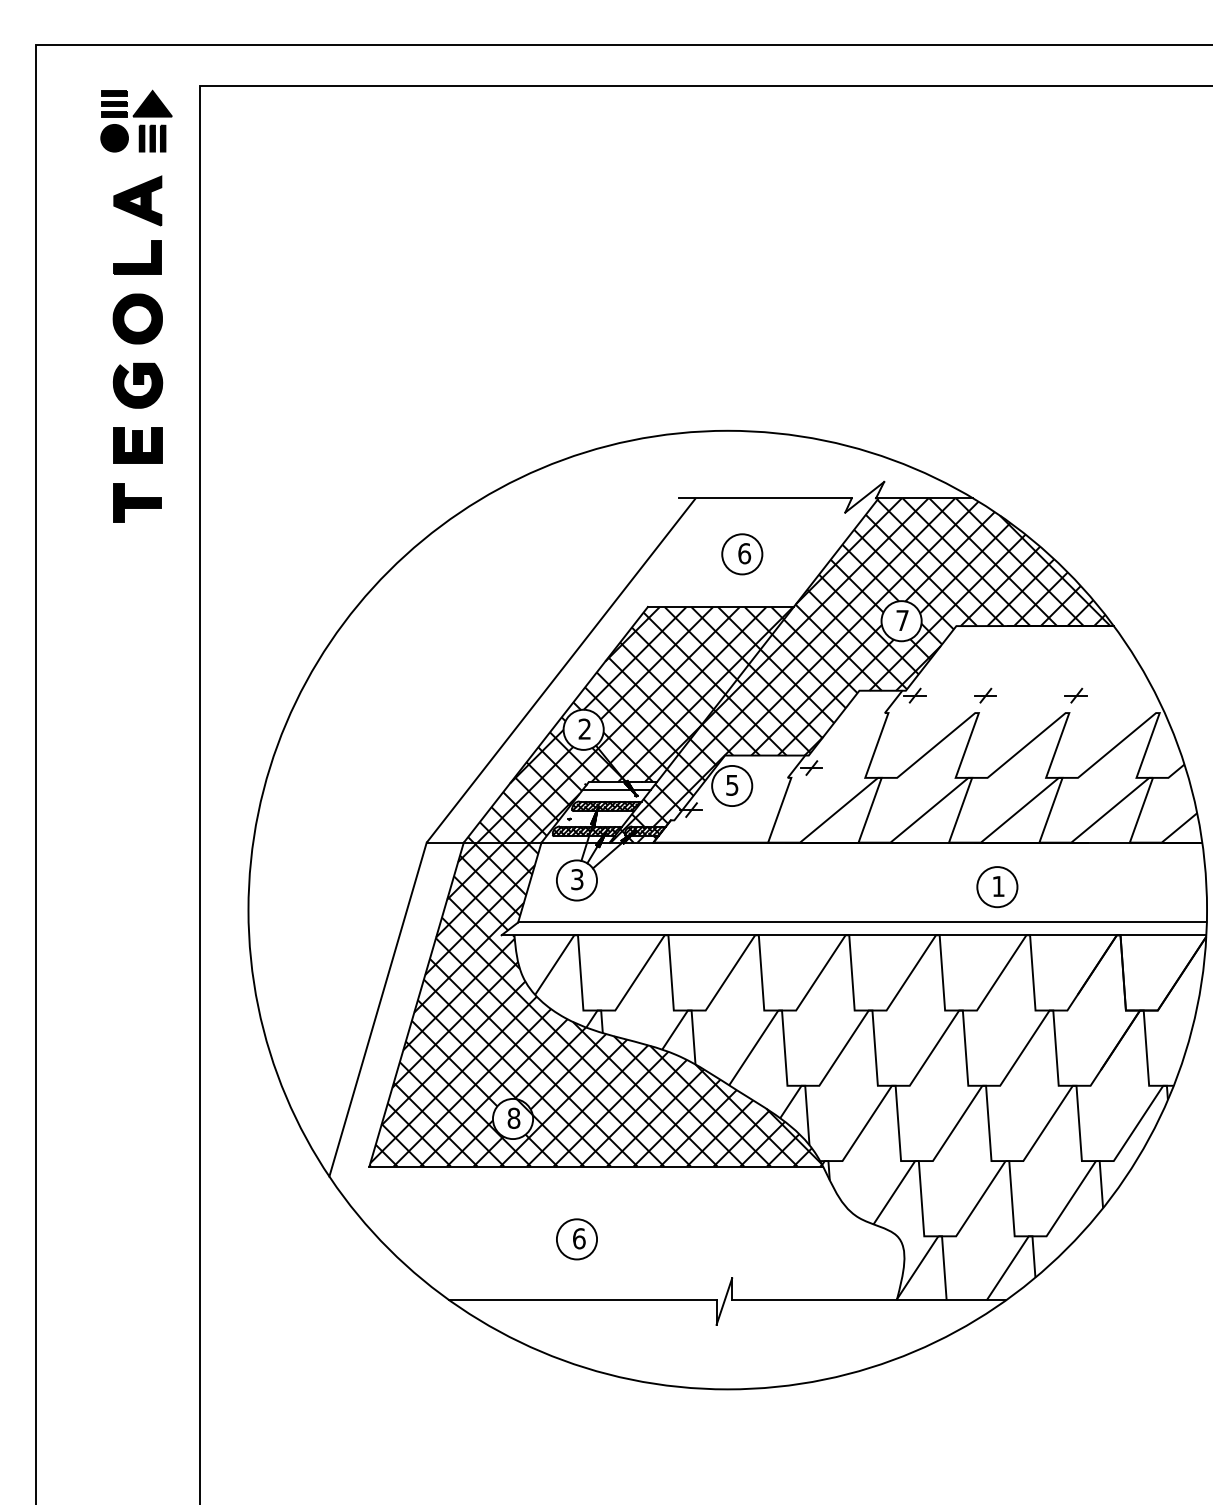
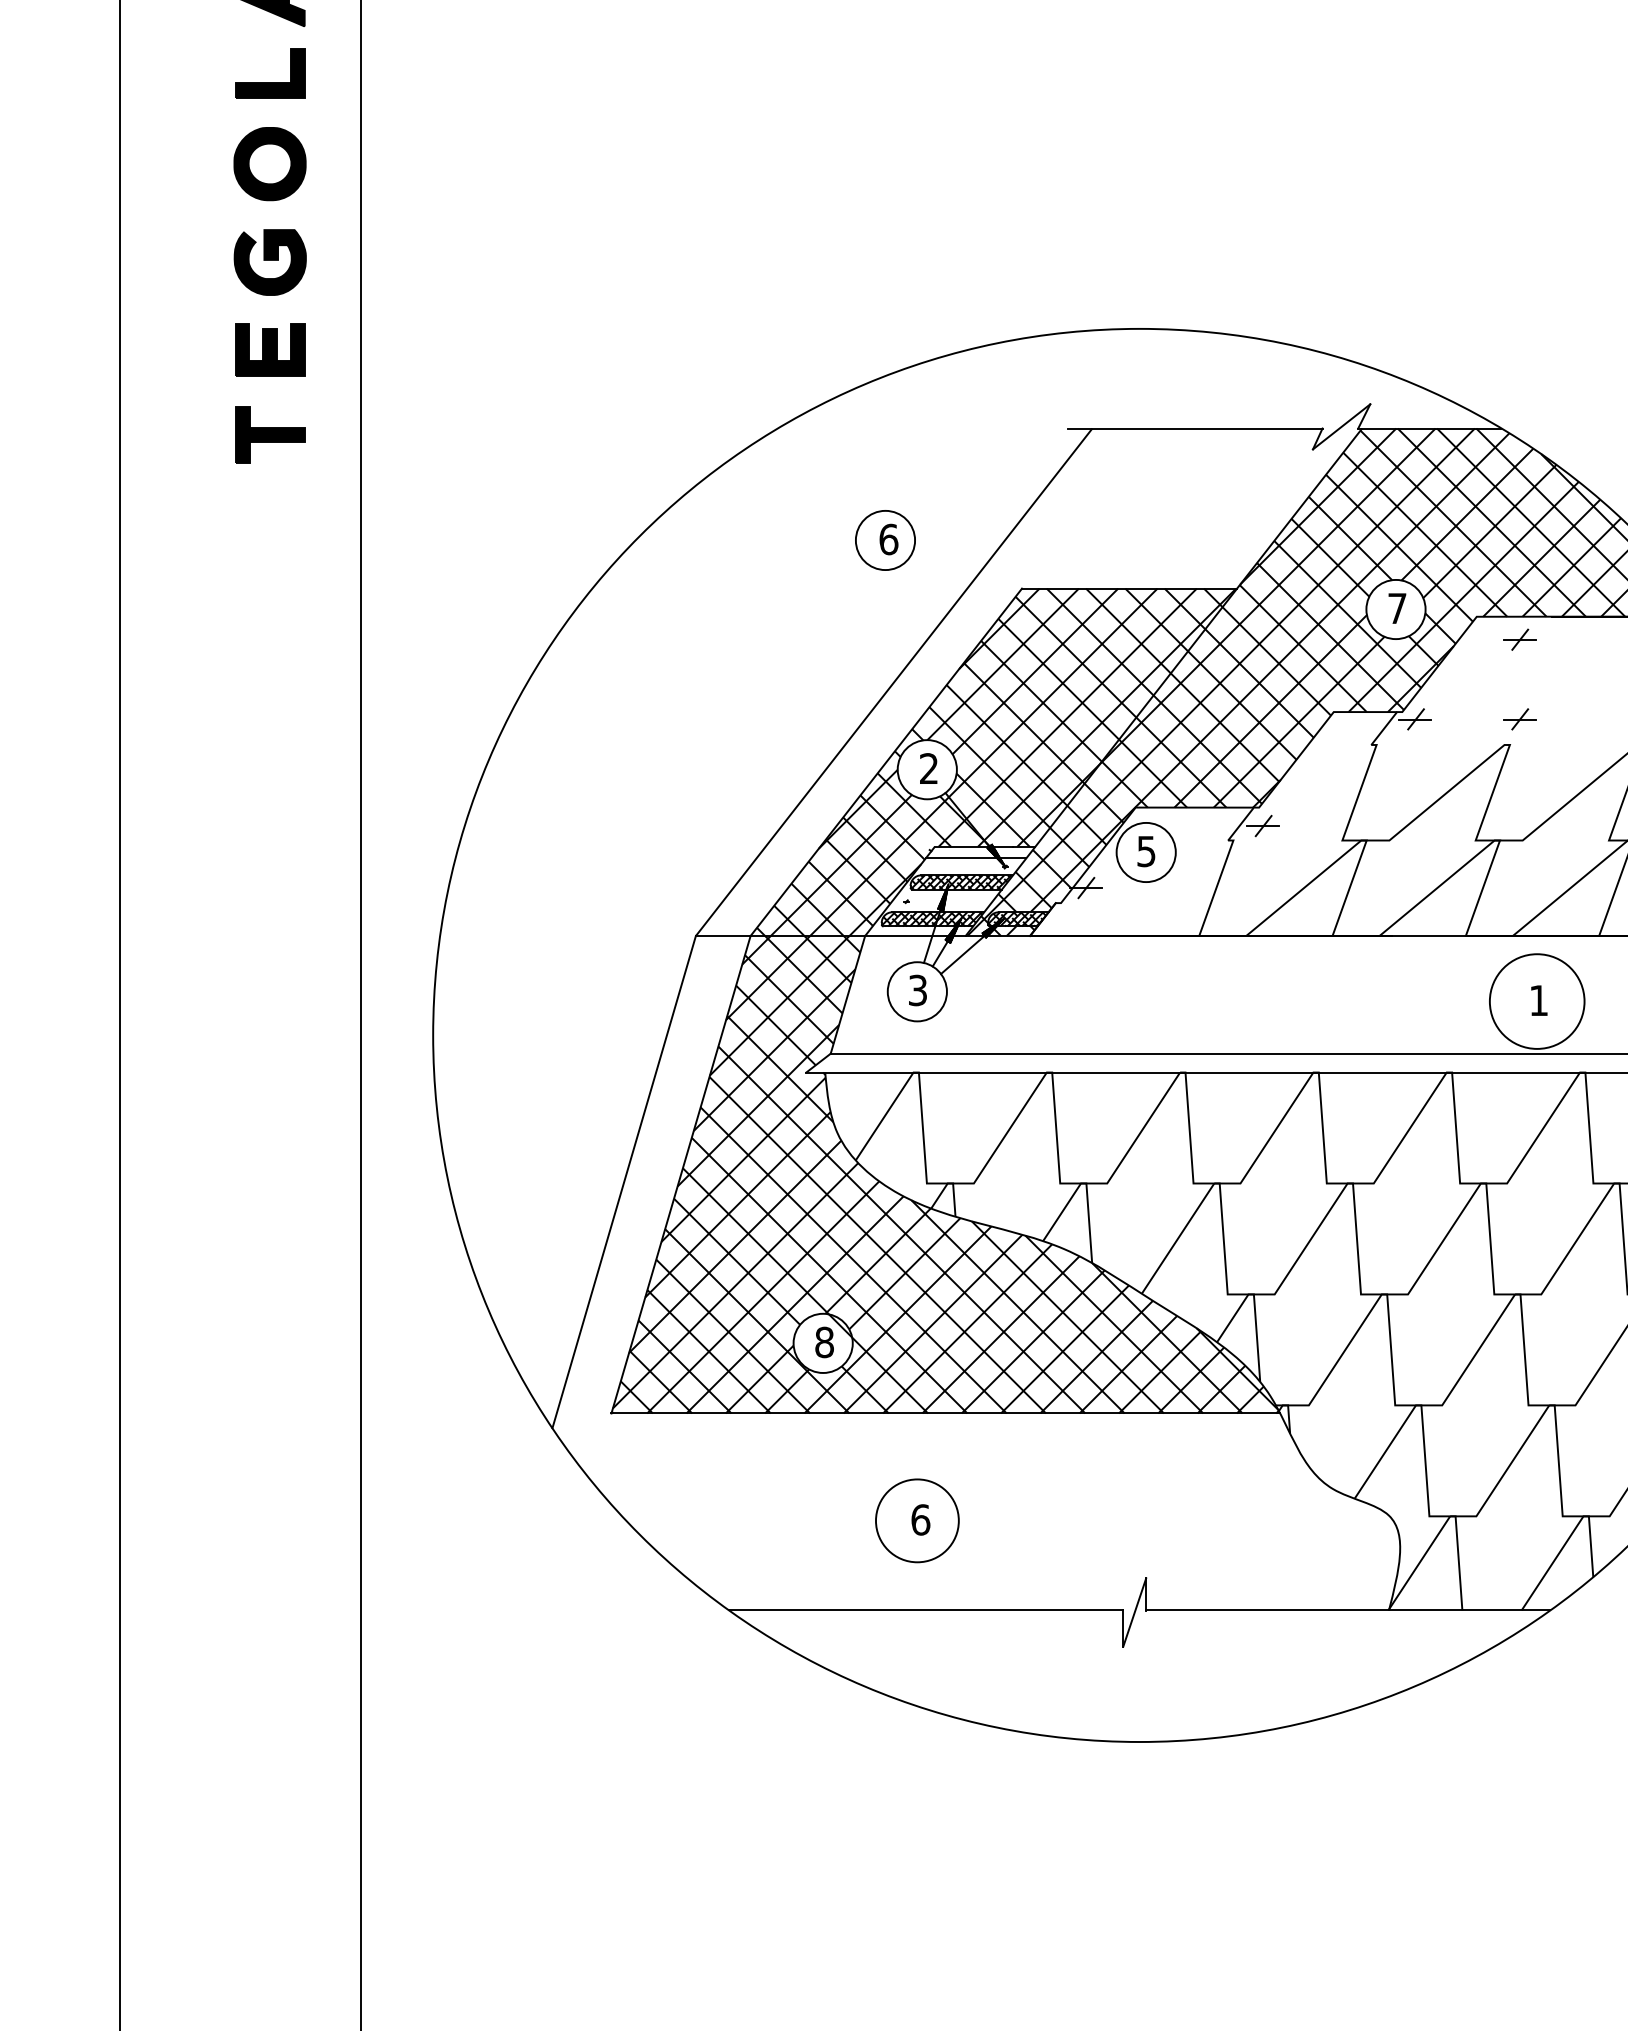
part: (742, 554) -> (885, 540), moved
part: (985, 641) -> (1519, 639), added
circle: (997, 887) -> (1537, 1002), size x1.6
circle: (576, 1239) -> (916, 1521), size x1.4

